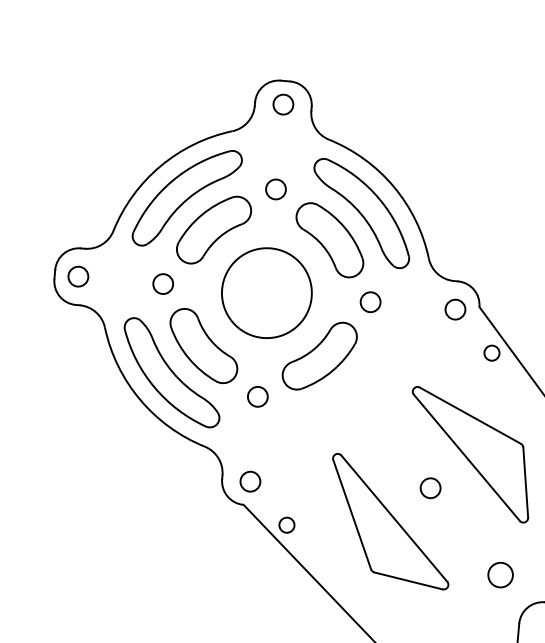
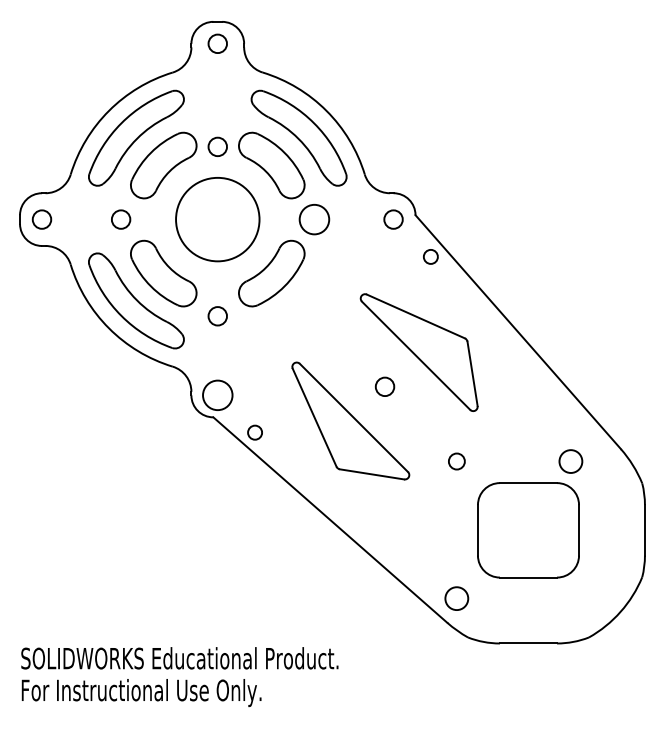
circle: (275, 188) -> (217, 146), moved
circle: (370, 302) -> (314, 219), size x1.6
circle: (250, 481) -> (217, 395), size x1.6
circle: (500, 575) -> (456, 461), size x0.7

